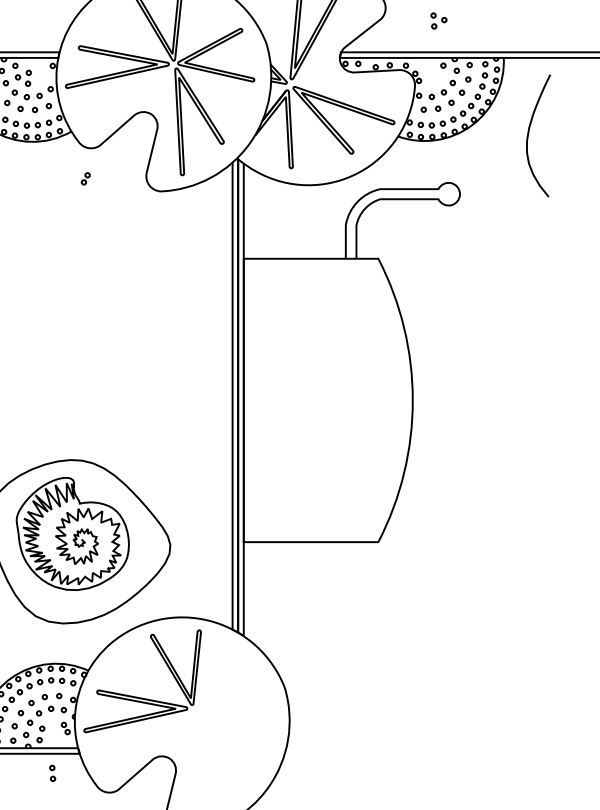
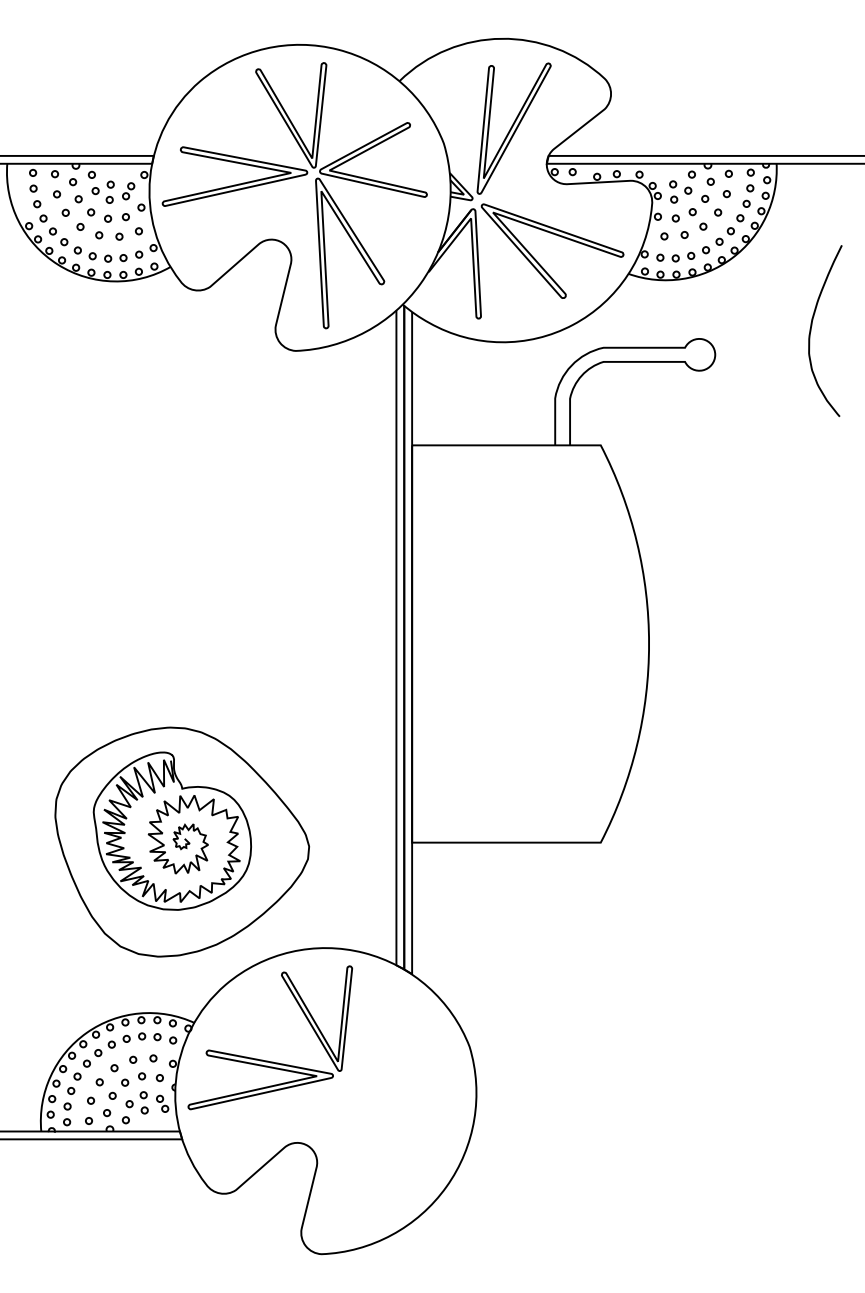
part: (438, 20) -> (680, 191), moved
curve: (529, 132) -> (812, 326), moved
part: (85, 178) -> (128, 191), moved
part: (52, 773) -> (143, 1102), moved

